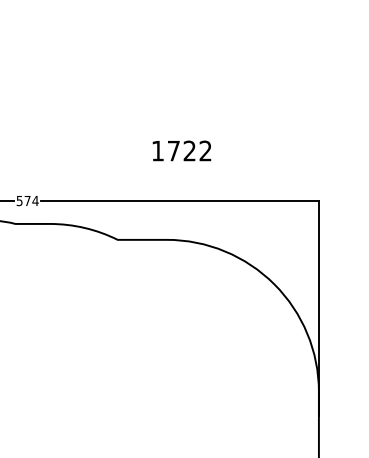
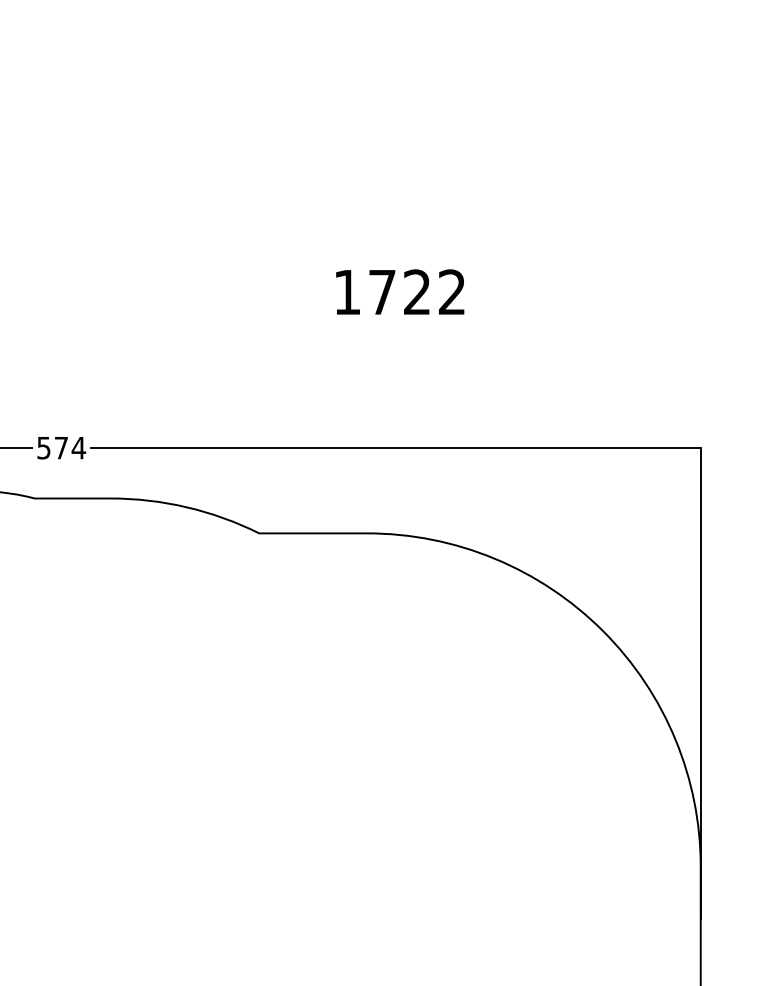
text: (181, 150) -> (399, 291), moved

